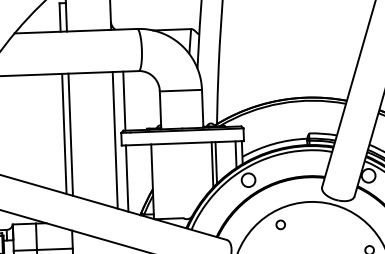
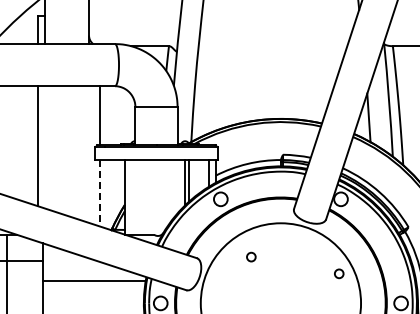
line: (70, 134) -> (44, 147), removed
line: (115, 140) -> (89, 154), removed
line: (127, 178) -> (99, 193), solid -> dashed
circle: (280, 224) -> (251, 256), moved

